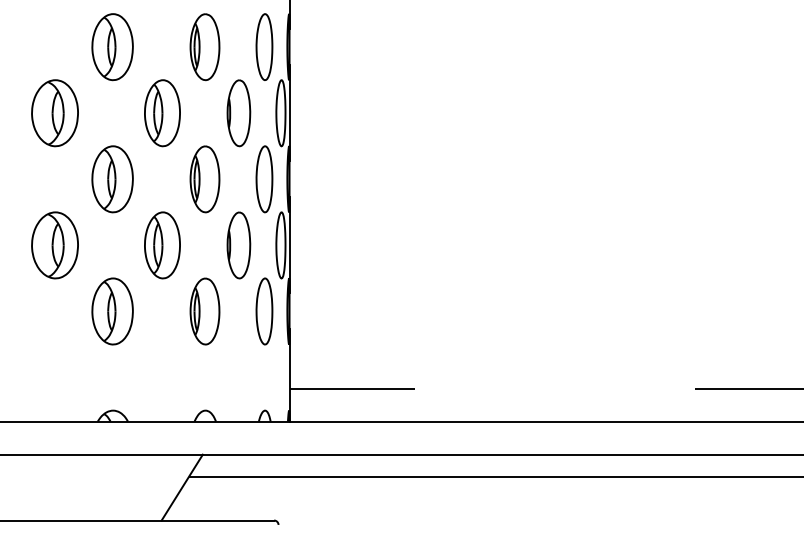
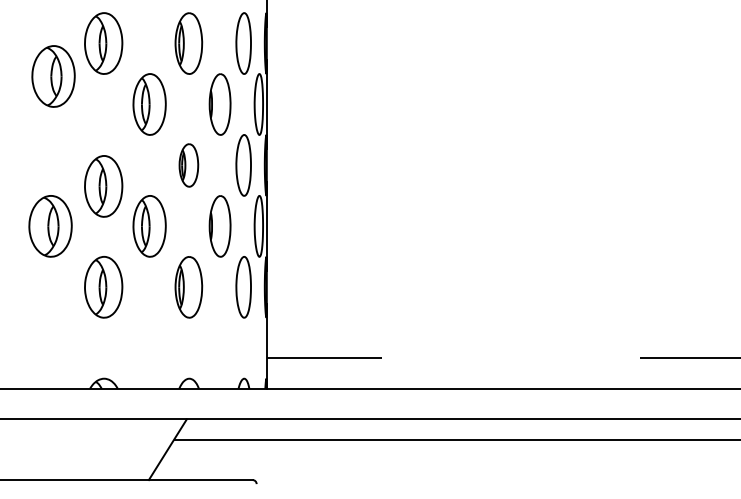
part: (54, 113) -> (53, 76), moved
part: (112, 179) -> (103, 186), moved
part: (204, 179) -> (188, 165), size x0.7

